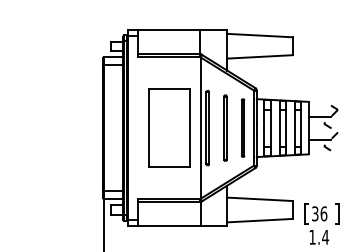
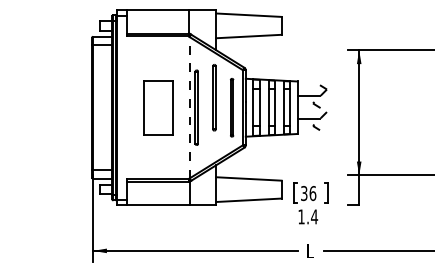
part: (169, 127) -> (158, 107), size x0.7
line: (200, 127) -> (189, 107), solid -> dashed
line: (224, 127) -> (213, 97), moved

